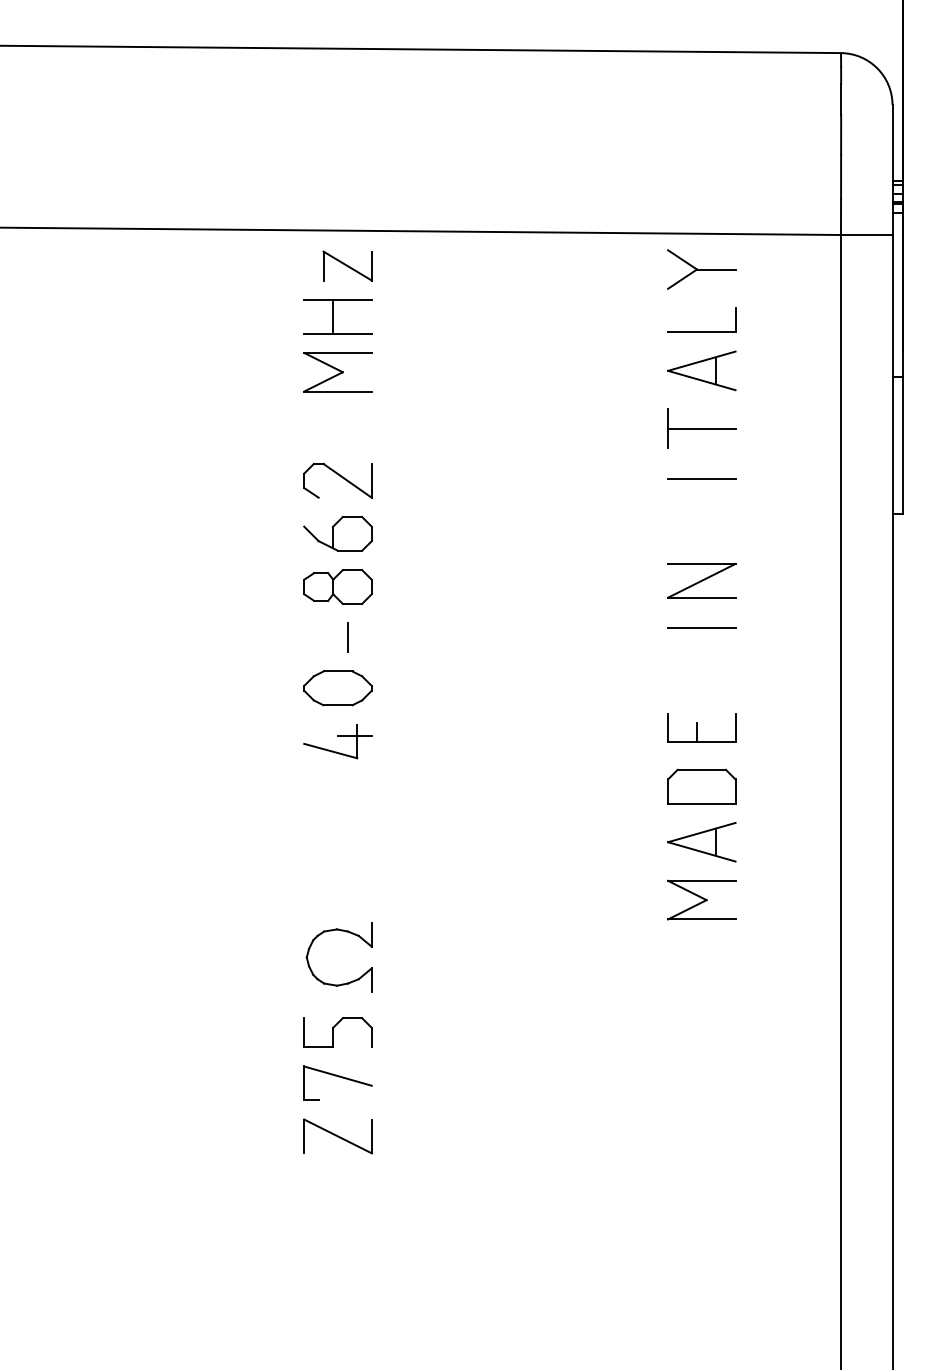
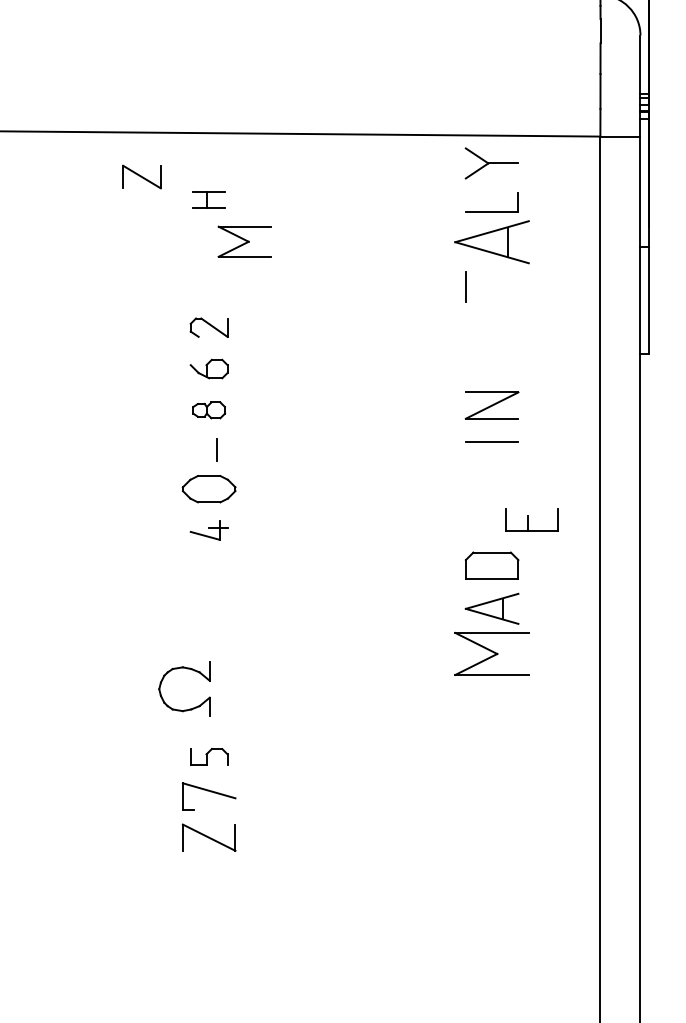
part: (347, 265) -> (141, 176), moved
part: (337, 316) -> (208, 199), size x0.6
part: (701, 370) -> (491, 241), size x1.4
part: (337, 372) -> (244, 241), moved
line: (701, 428) -> (491, 287), removed
line: (701, 478) -> (491, 325), removed
part: (337, 480) -> (208, 327), size x0.7
part: (337, 533) -> (208, 368), size x0.7
part: (337, 586) -> (208, 409), size x0.6
part: (701, 727) -> (531, 519), moved
part: (337, 741) -> (208, 530), size x0.7
part: (701, 899) -> (491, 653), size x1.4
part: (341, 931) -> (186, 668), moved
part: (337, 1032) -> (208, 756), size x0.7

